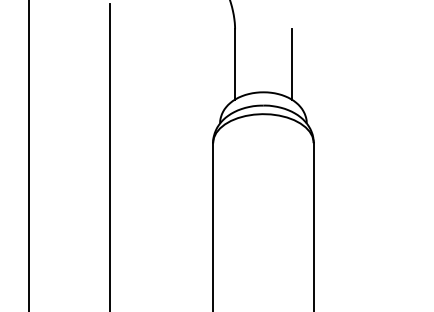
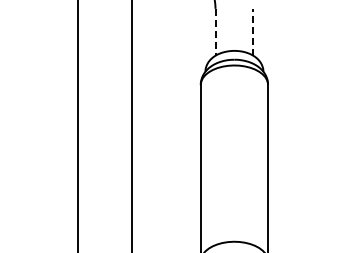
line: (291, 63) -> (253, 31), solid -> dashed
line: (235, 64) -> (215, 32), solid -> dashed

